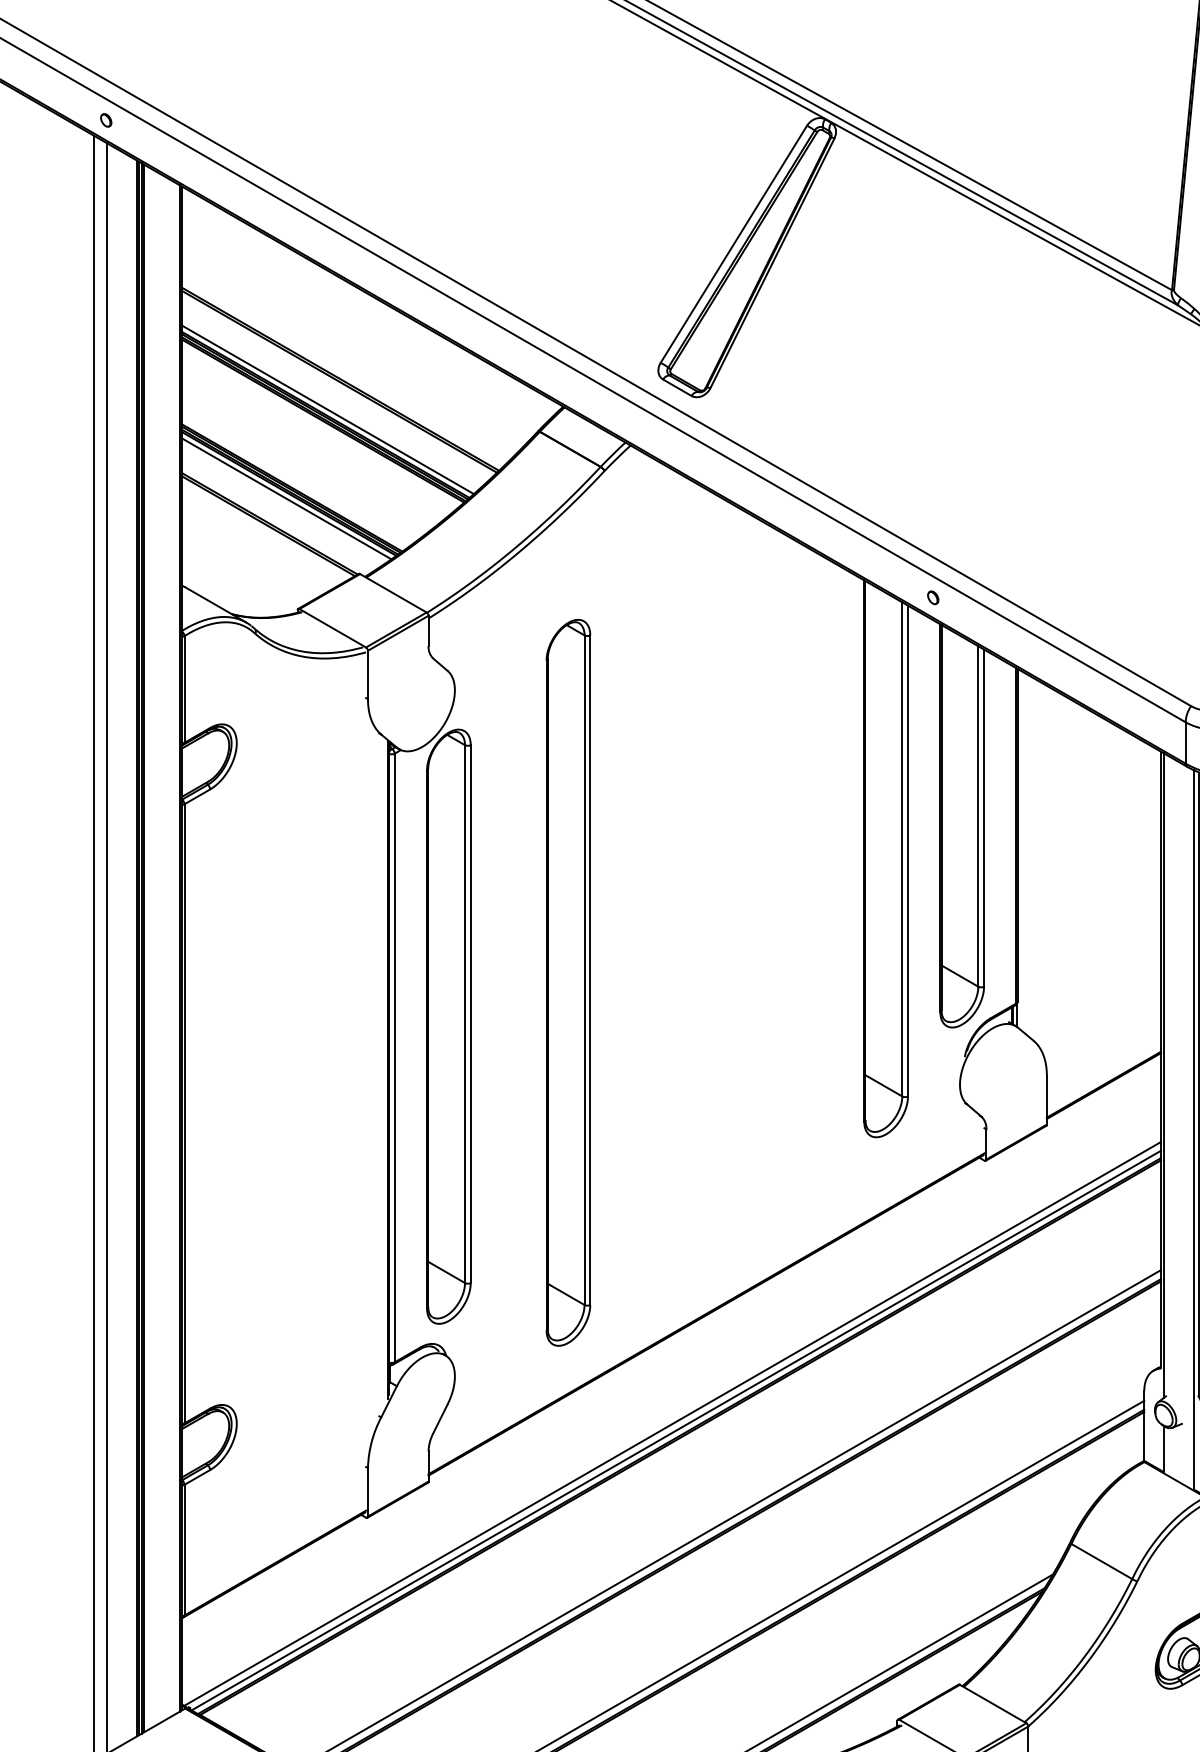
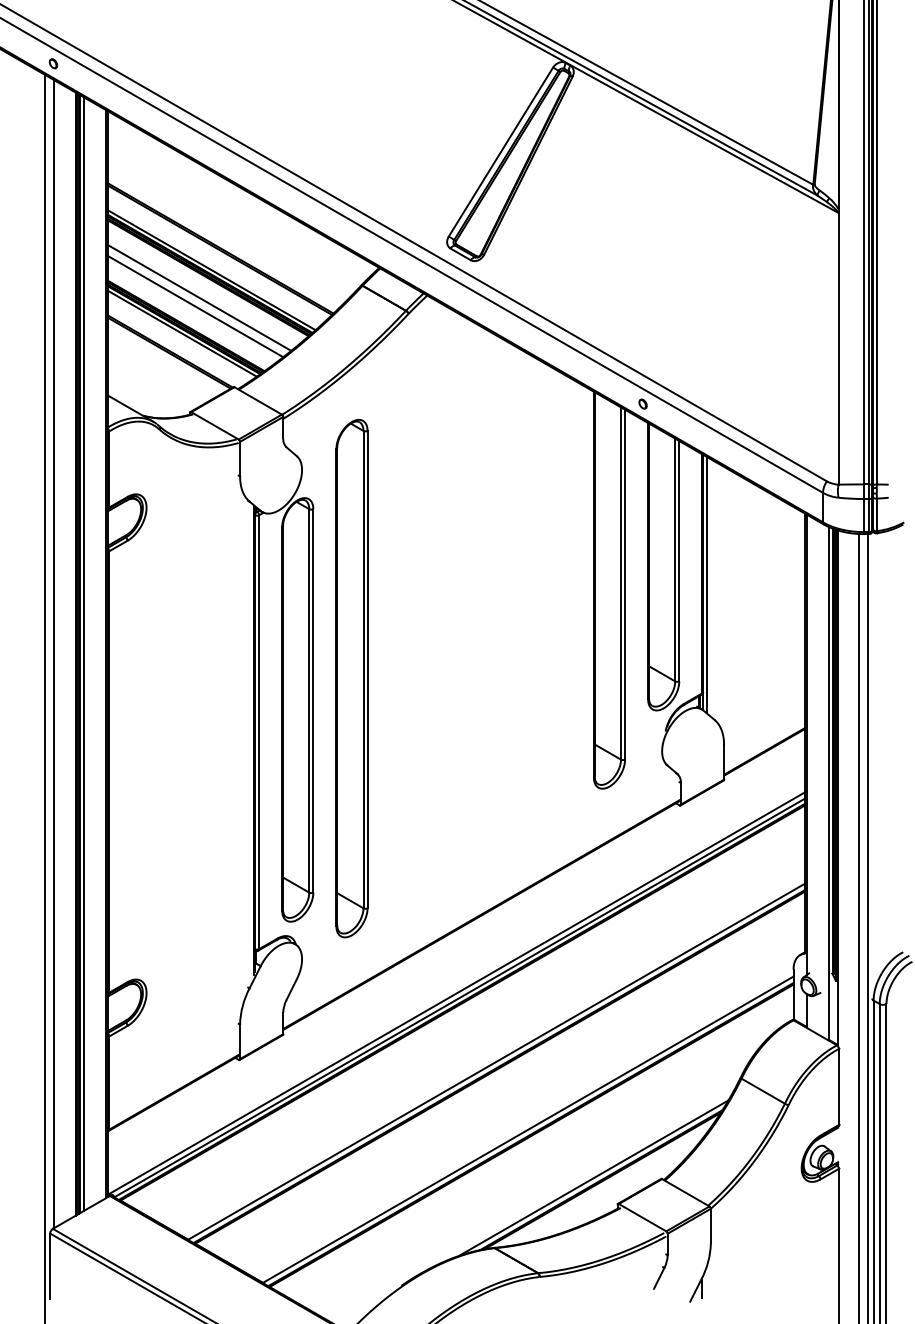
line: (311, 448) -> (199, 297), added
line: (305, 460) -> (195, 306), added
line: (1022, 850) -> (706, 584), added
line: (149, 947) -> (84, 653), added
part: (567, 982) -> (351, 678), moved

